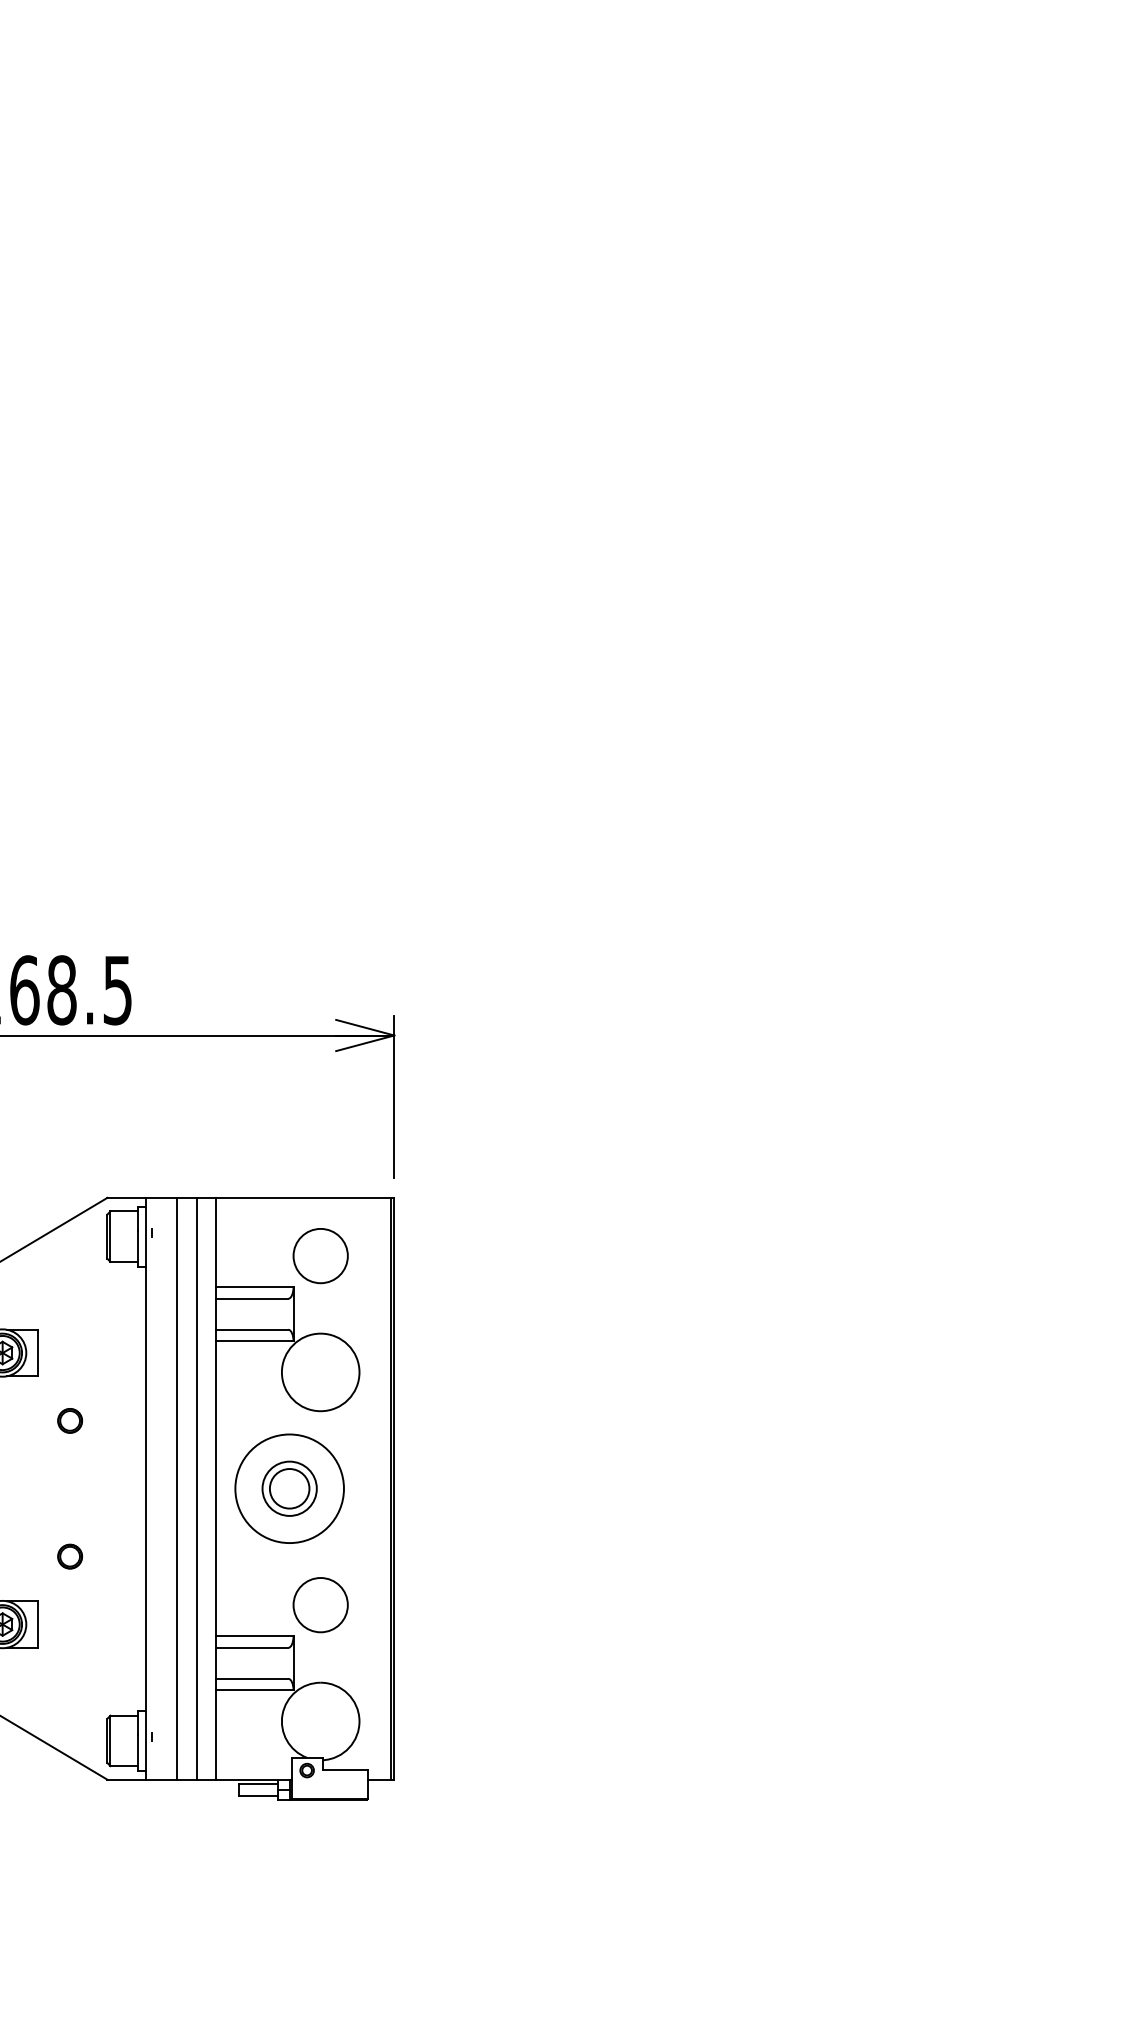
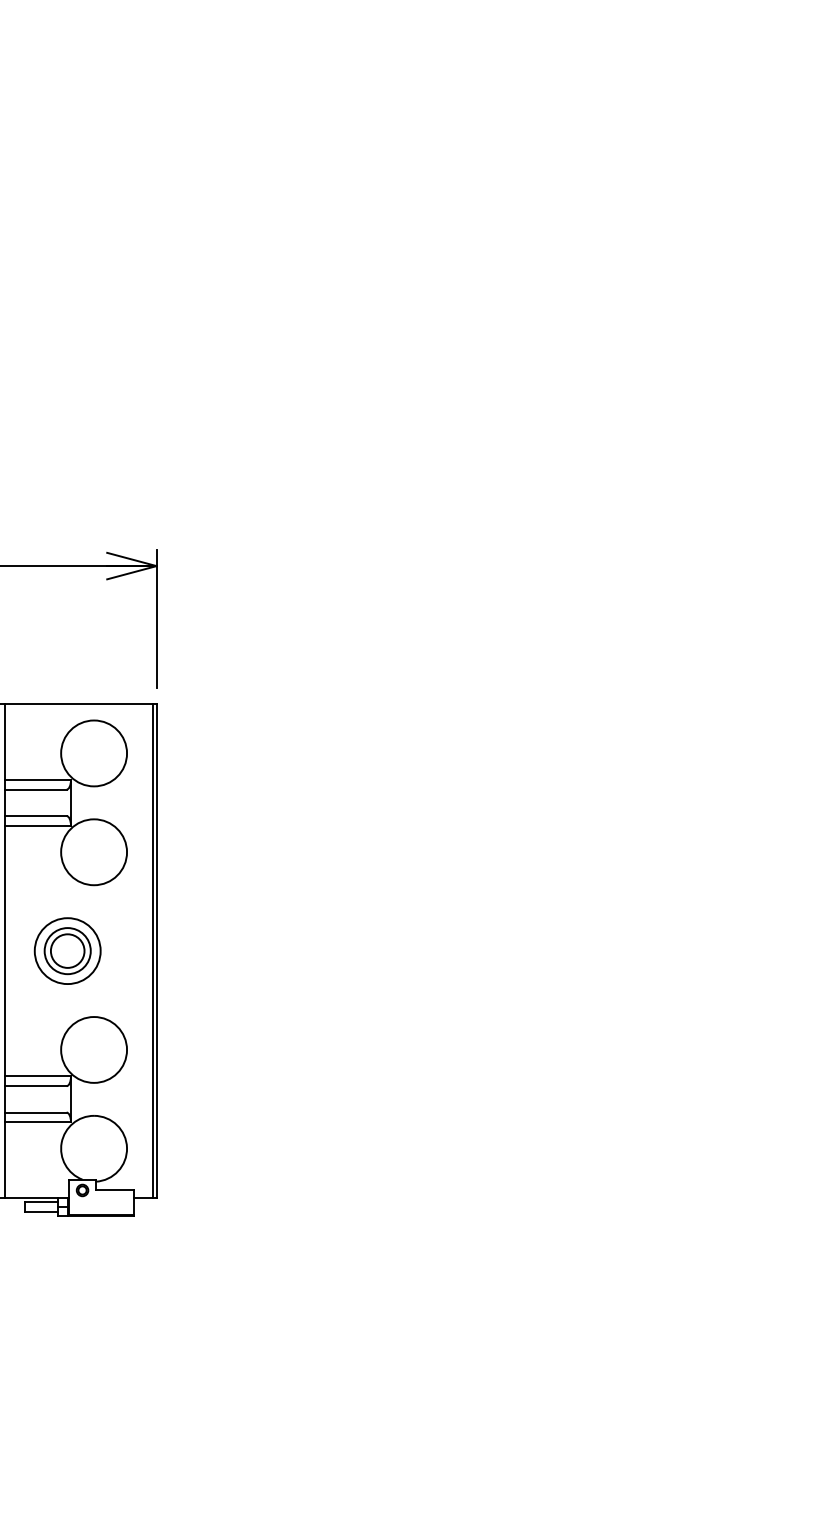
circle: (320, 1255) -> (93, 752), size x1.43
circle: (289, 1488) -> (67, 950), size x0.71
circle: (320, 1604) -> (93, 1049), size x1.43

